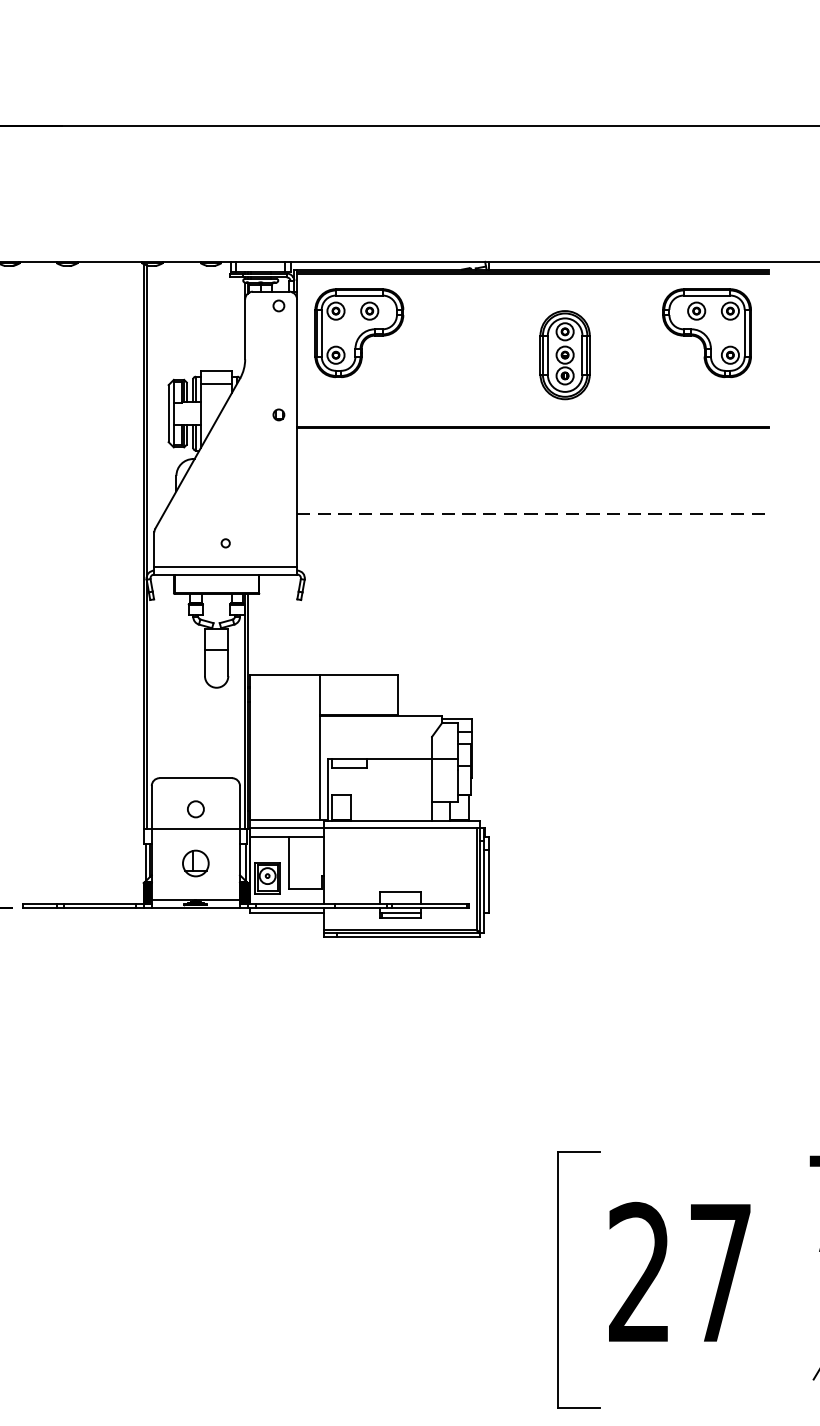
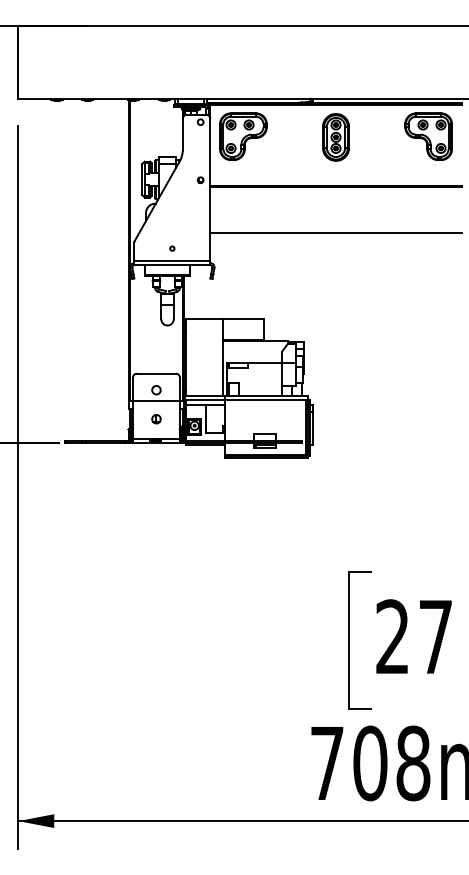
part: (564, 355) -> (335, 137), moved
line: (534, 513) -> (336, 232), dashed -> solid
part: (195, 864) -> (156, 419), size x0.62

